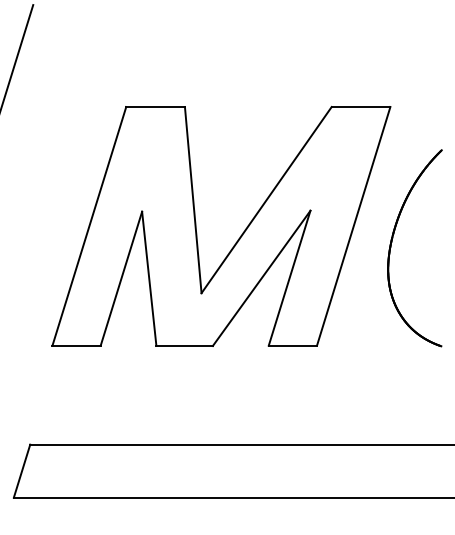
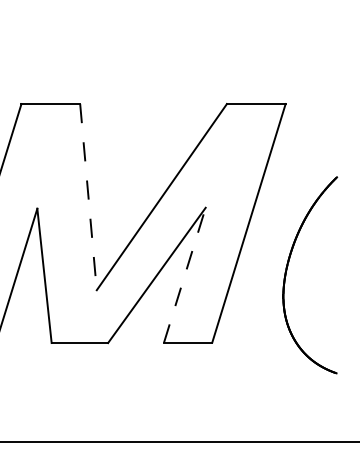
line: (193, 200) -> (88, 197), solid -> dashed
part: (392, 242) -> (287, 269), moved
line: (289, 278) -> (184, 275), solid -> dashed

